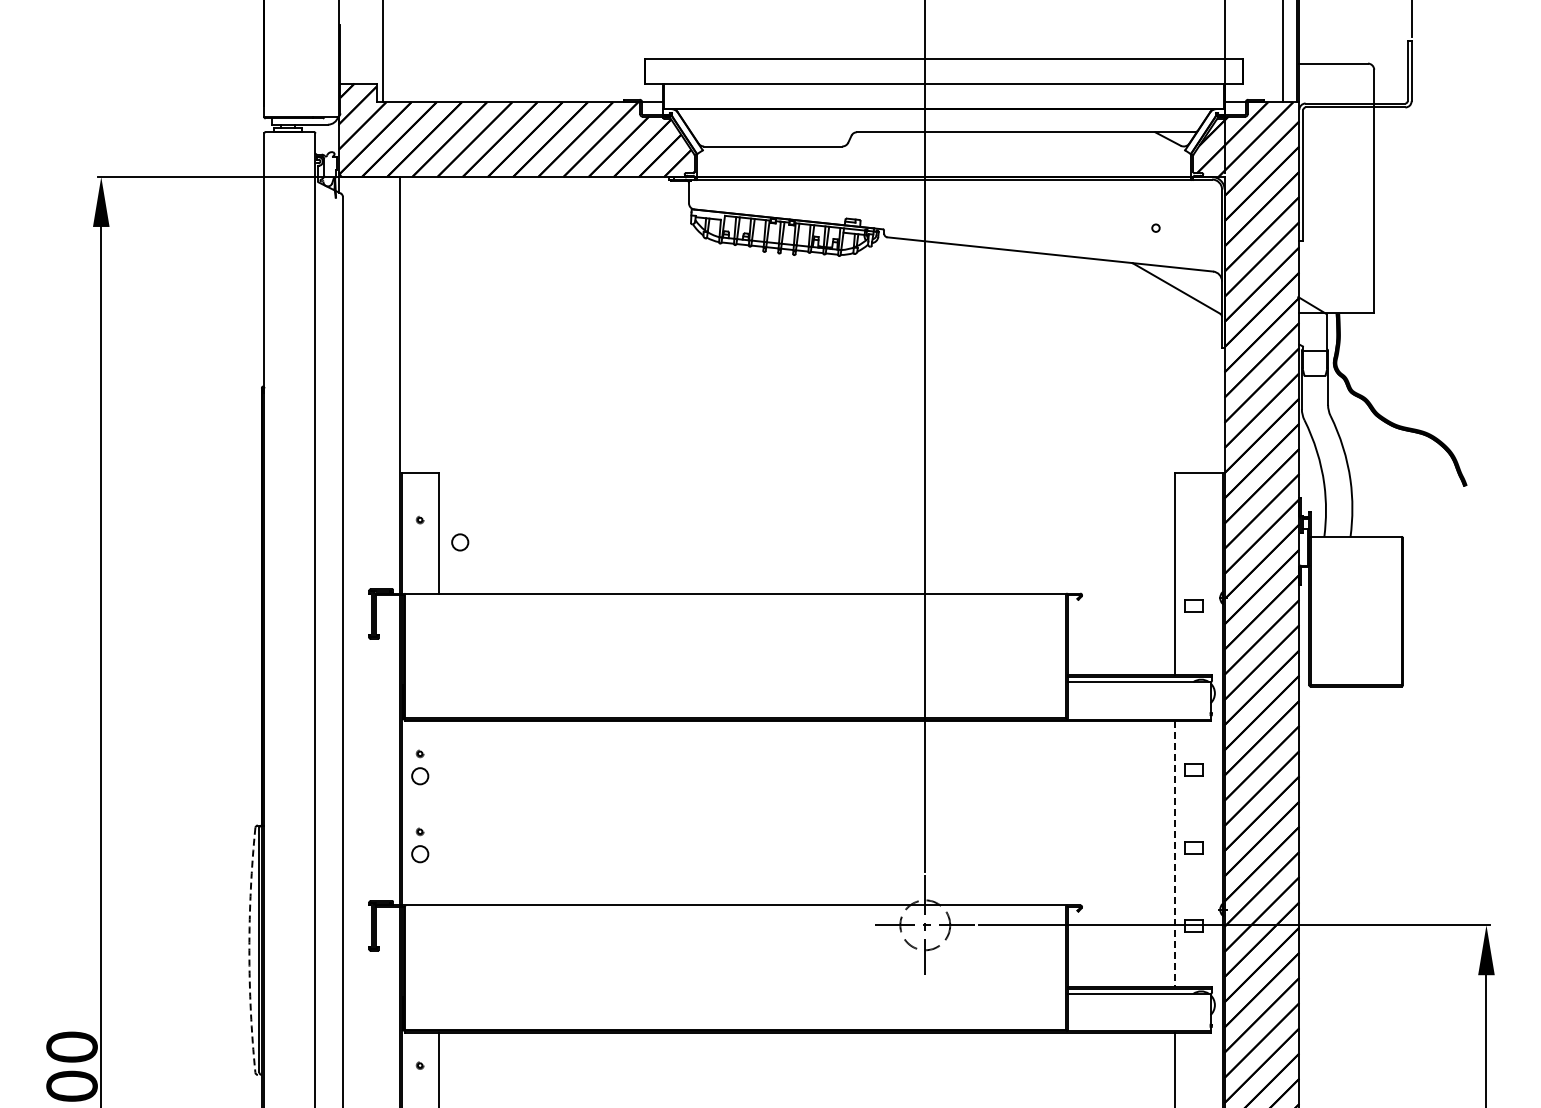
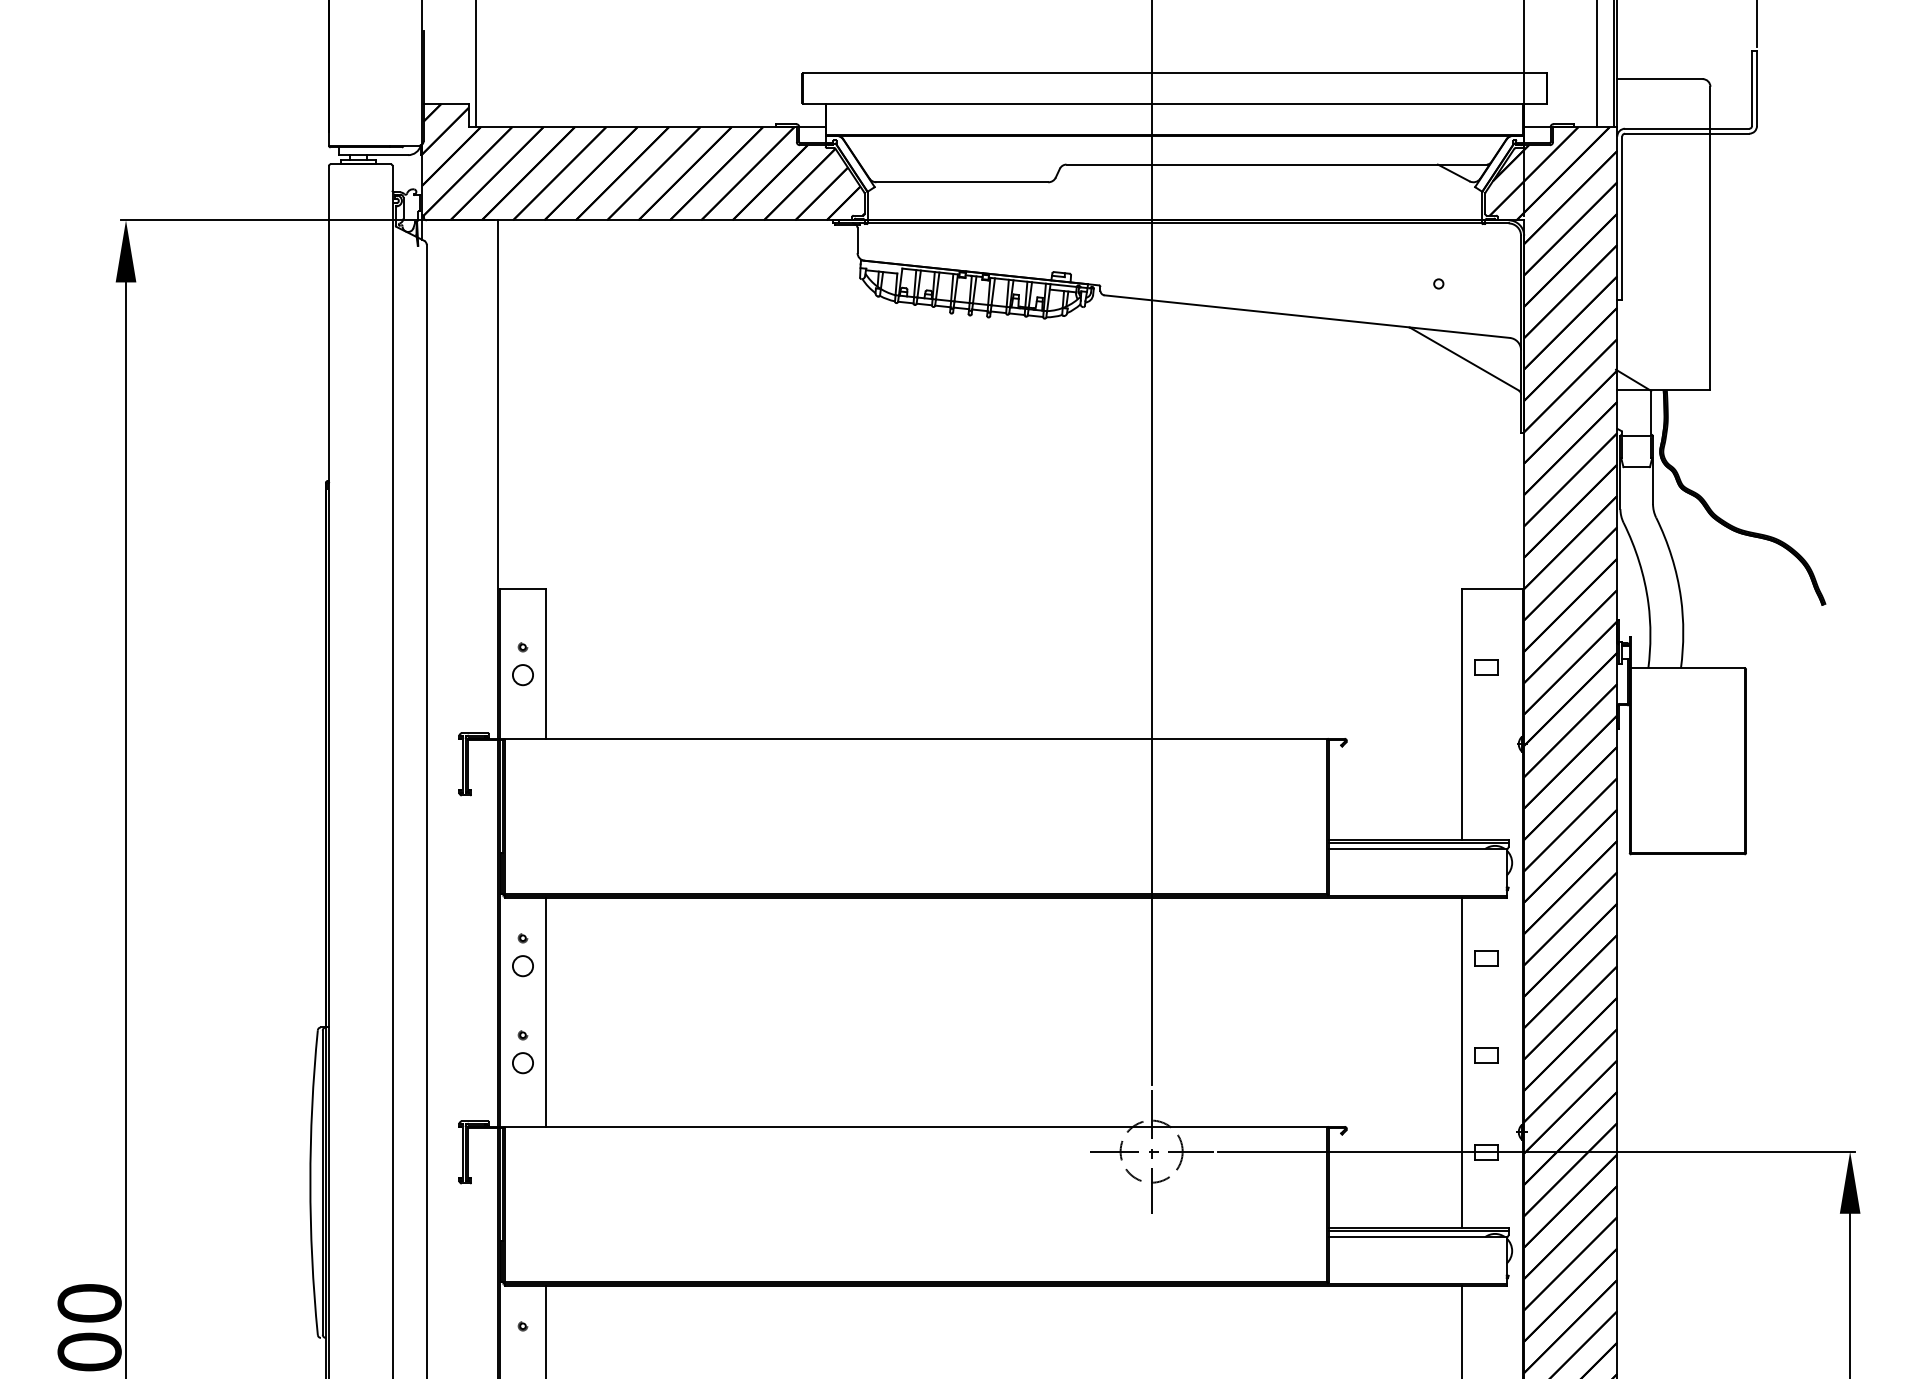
circle: (460, 542) -> (523, 675), moved
part: (1193, 605) -> (1485, 666), moved
line: (438, 813) -> (545, 1012), added
line: (1174, 854) -> (1461, 1063), dashed -> solid
arc: (249, 950) -> (310, 1183), dashed -> solid

